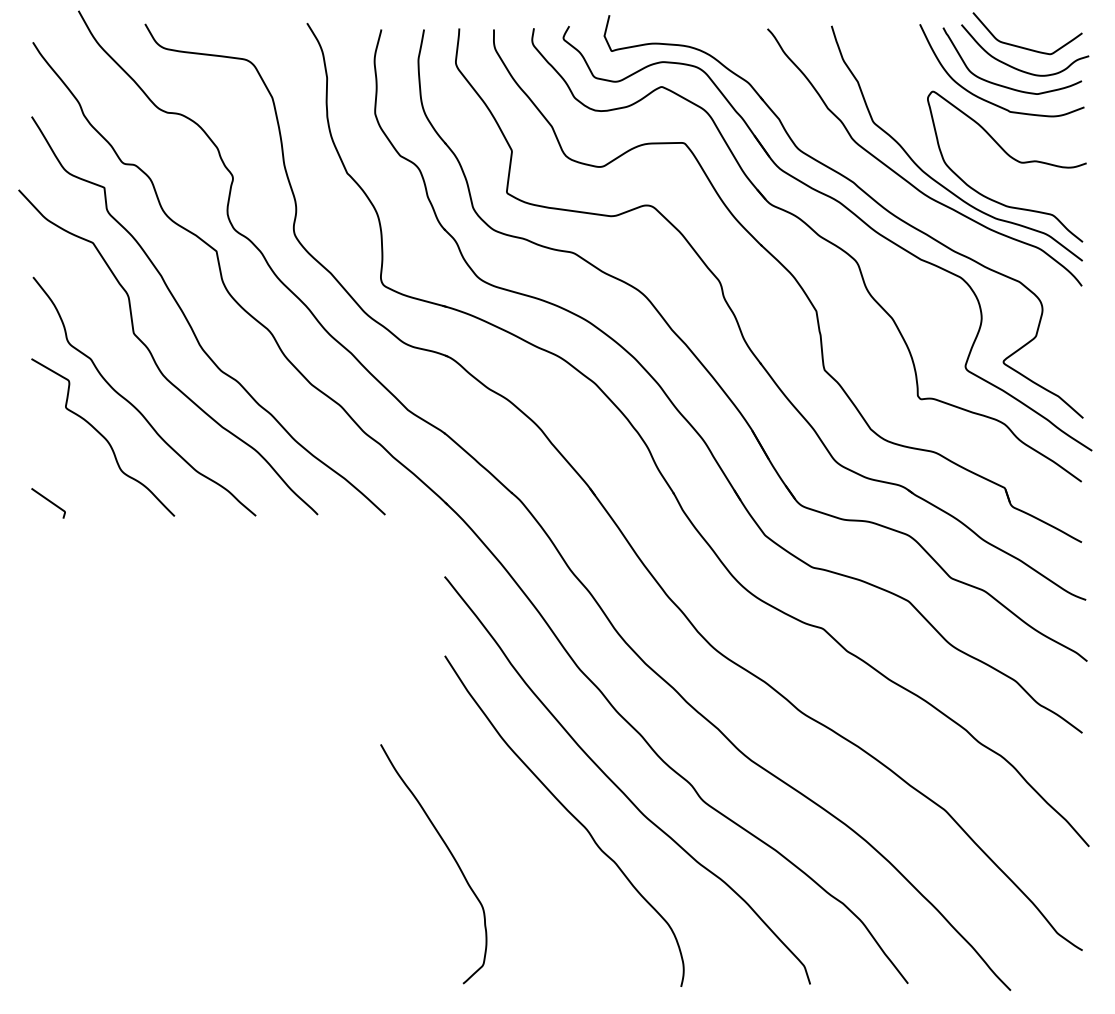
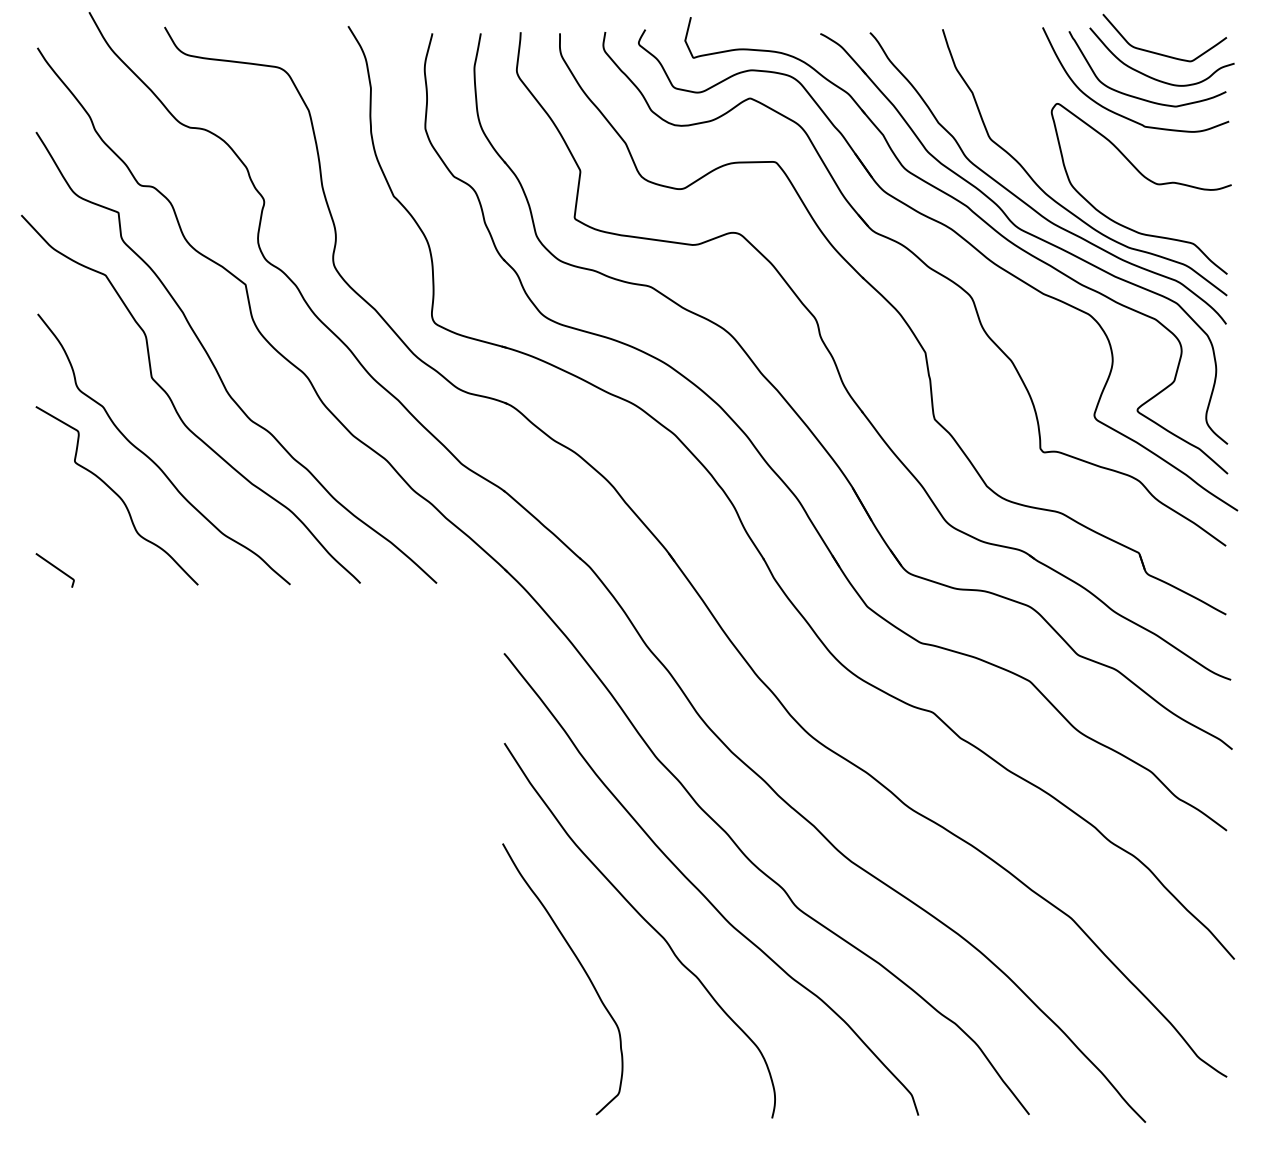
part: (903, 210) -> (1024, 238), added
curve: (450, 853) -> (581, 967), moved

